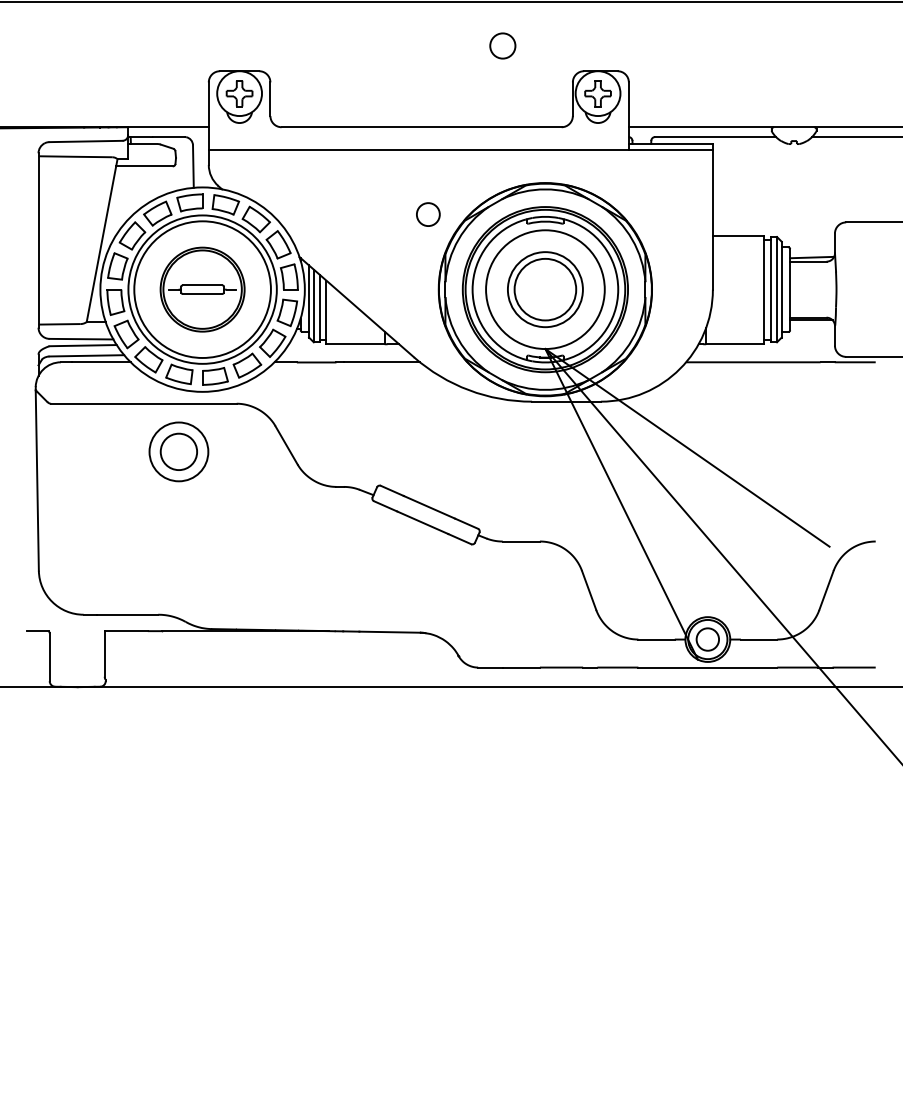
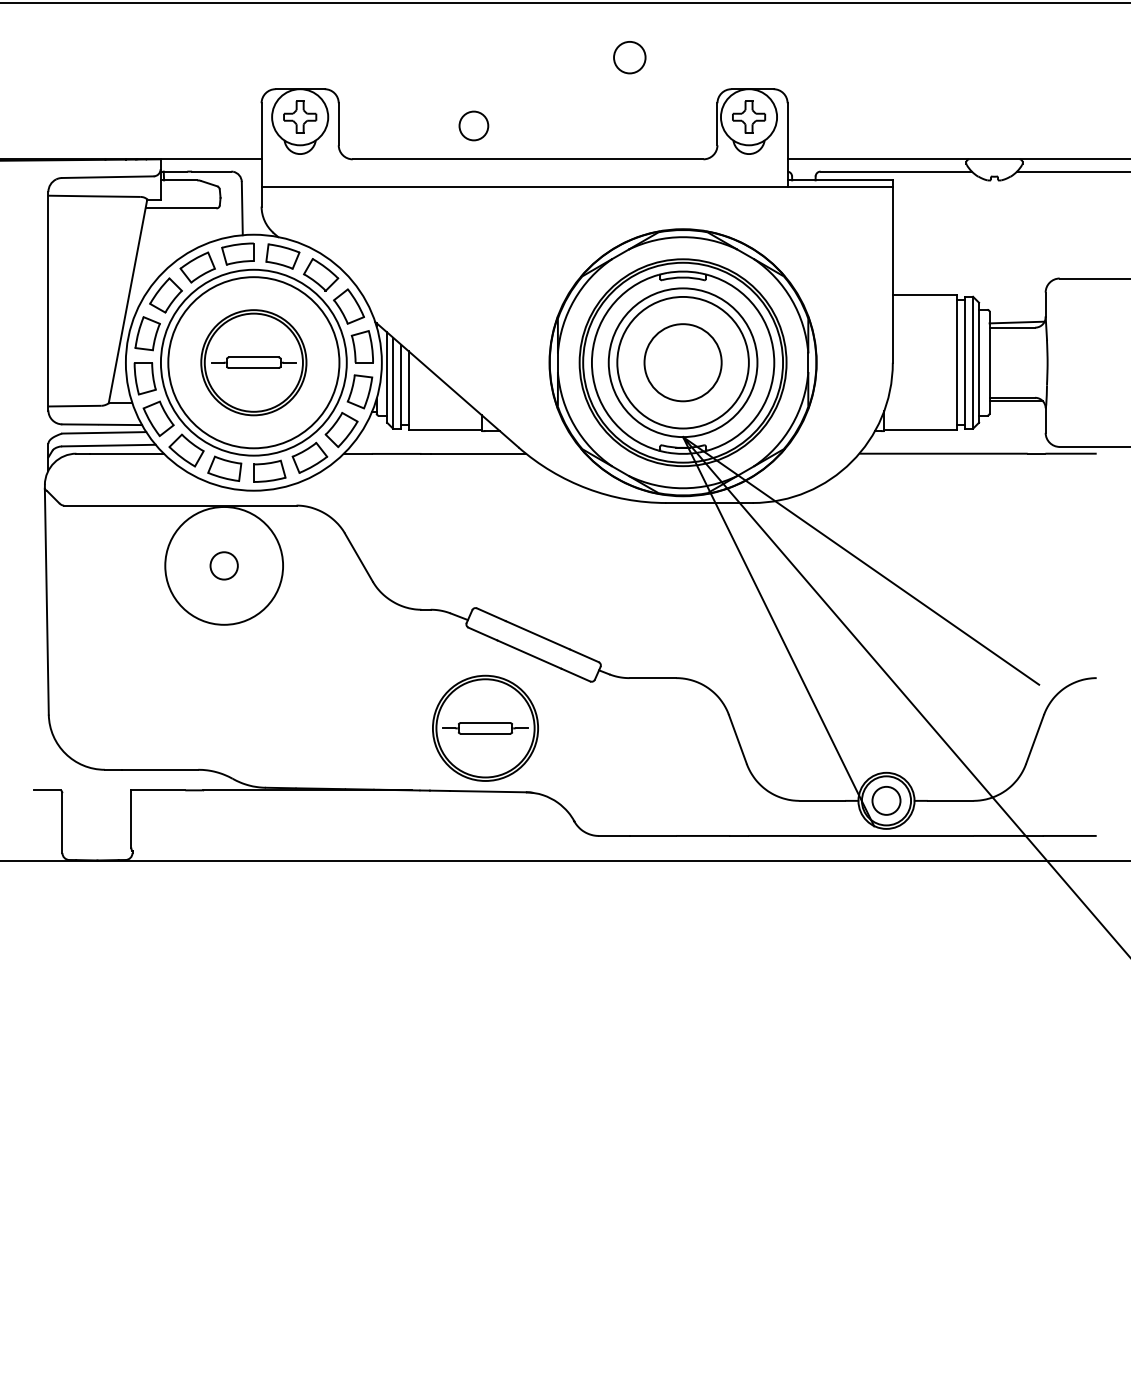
circle: (428, 214) -> (474, 125), moved
circle: (544, 289) -> (681, 362), size x1.4
circle: (178, 451) -> (223, 565), size x0.6
circle: (178, 451) -> (223, 565), size x1.6
part: (387, 581) -> (485, 728), added

